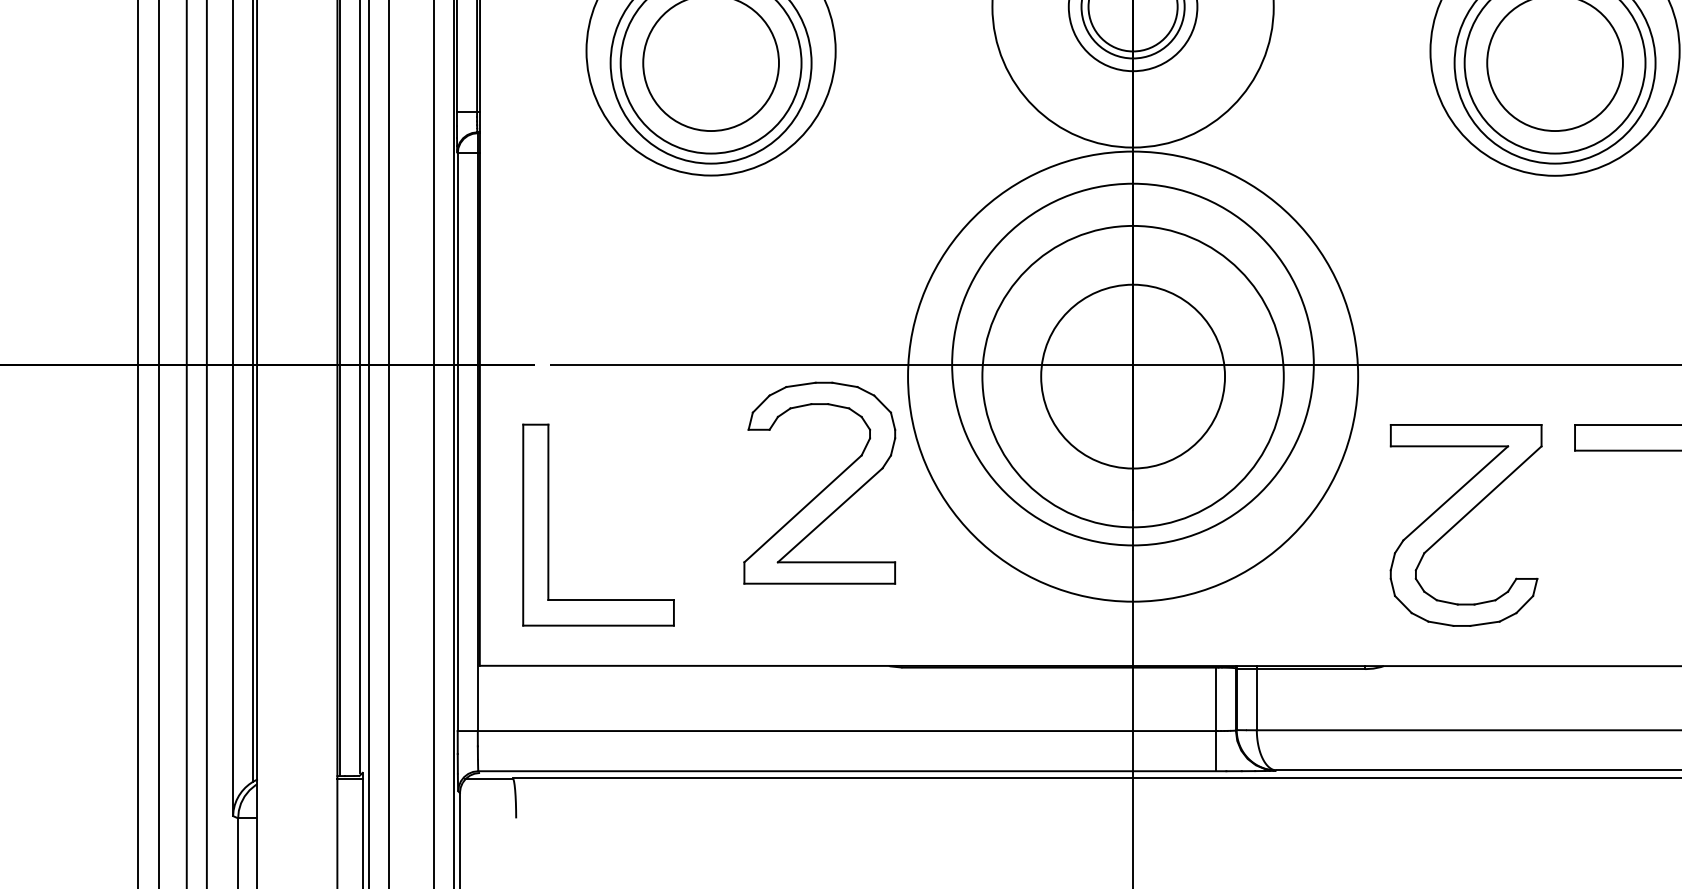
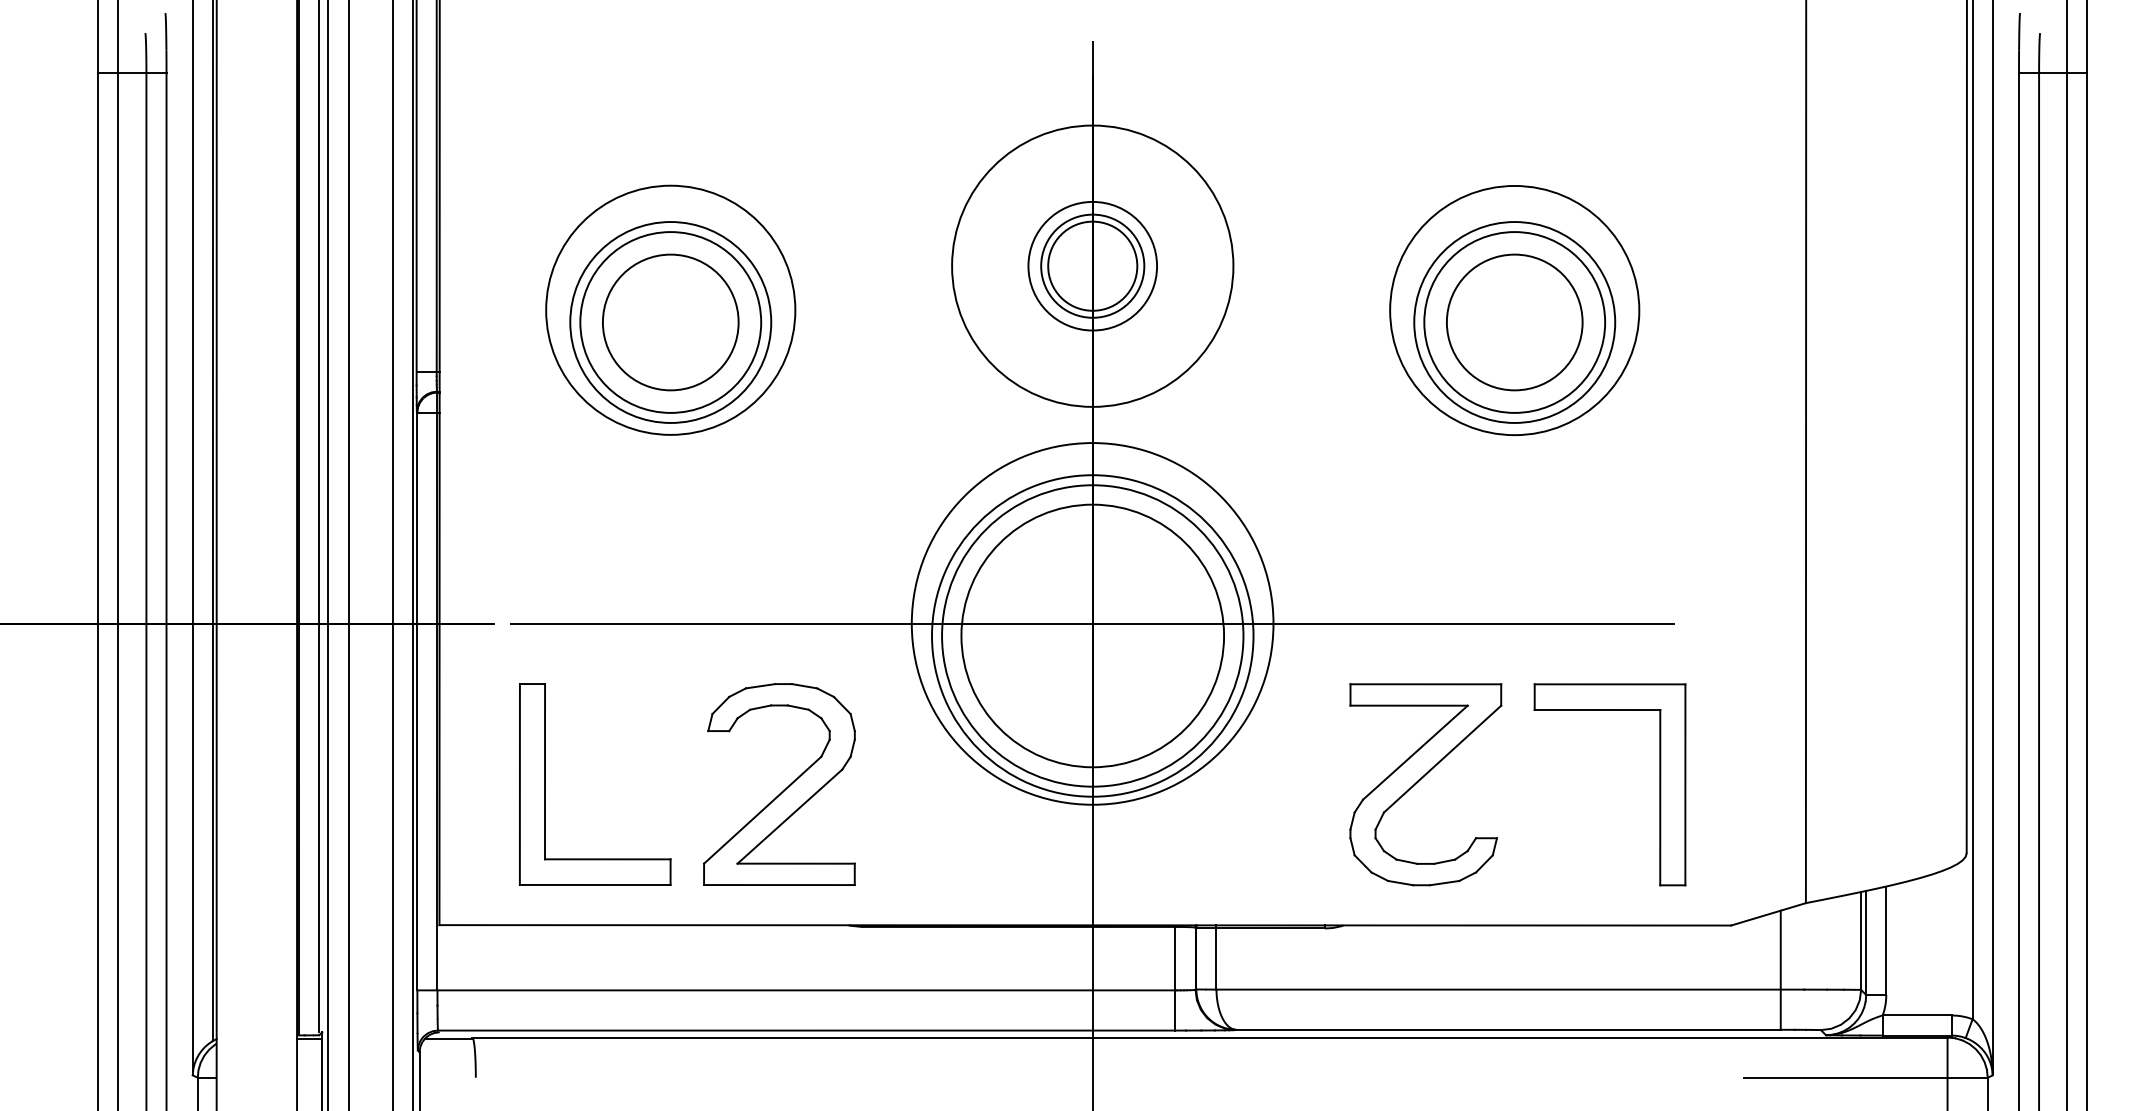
circle: (1132, 376) -> (1092, 635), size x0.71
circle: (1132, 376) -> (1092, 635), size x1.43
part: (823, 488) -> (783, 789), moved
part: (548, 525) -> (545, 784), moved

